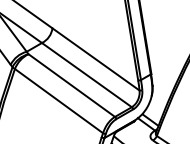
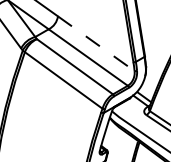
line: (96, 60) -> (96, 44), solid -> dashed

